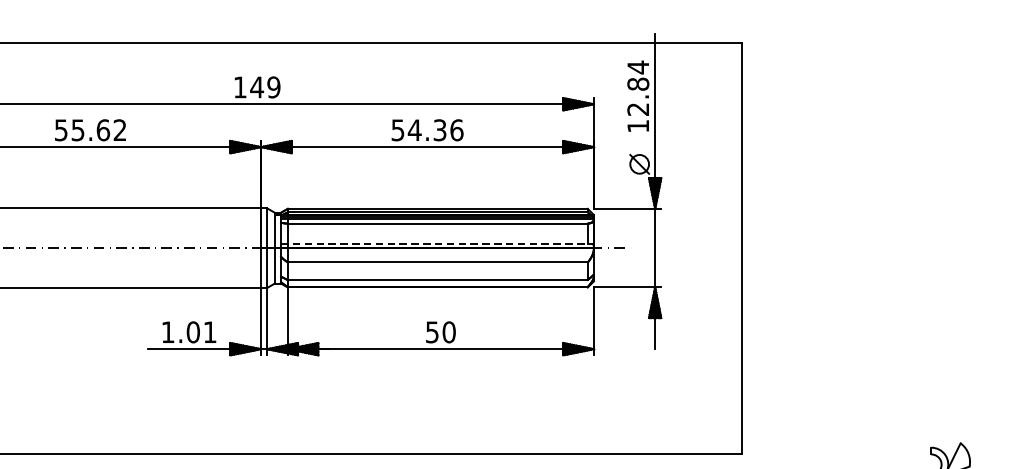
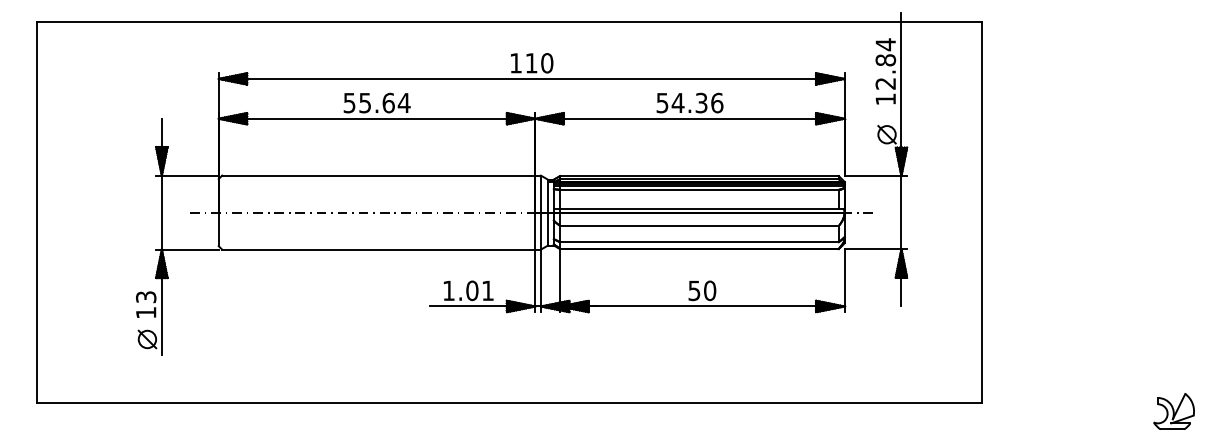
text: (265, 87) -> (539, 63), 149 -> 110
text: (119, 129) -> (403, 102), 55.62 -> 55.64
line: (437, 243) -> (699, 208), dashed -> solid

